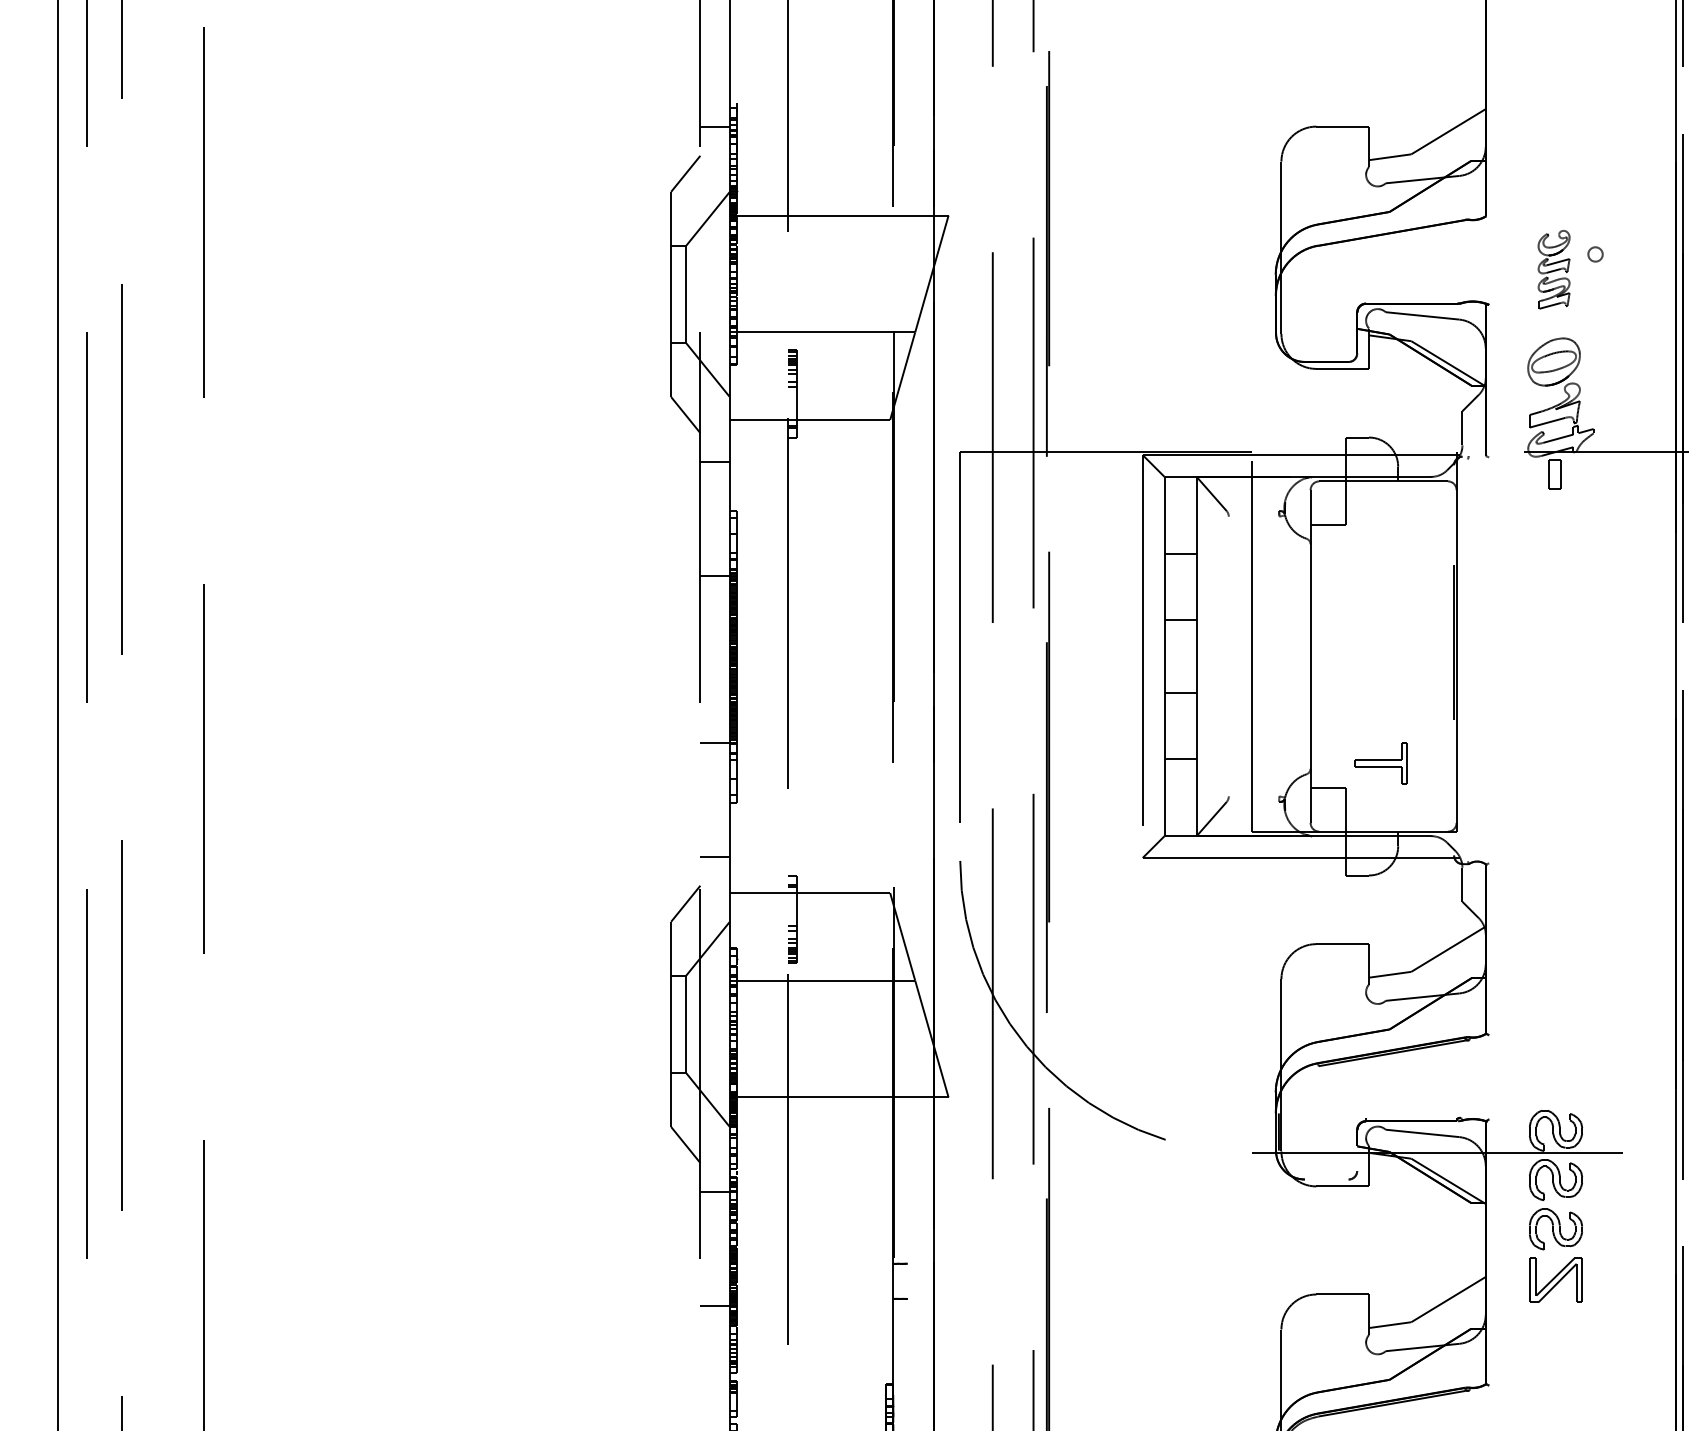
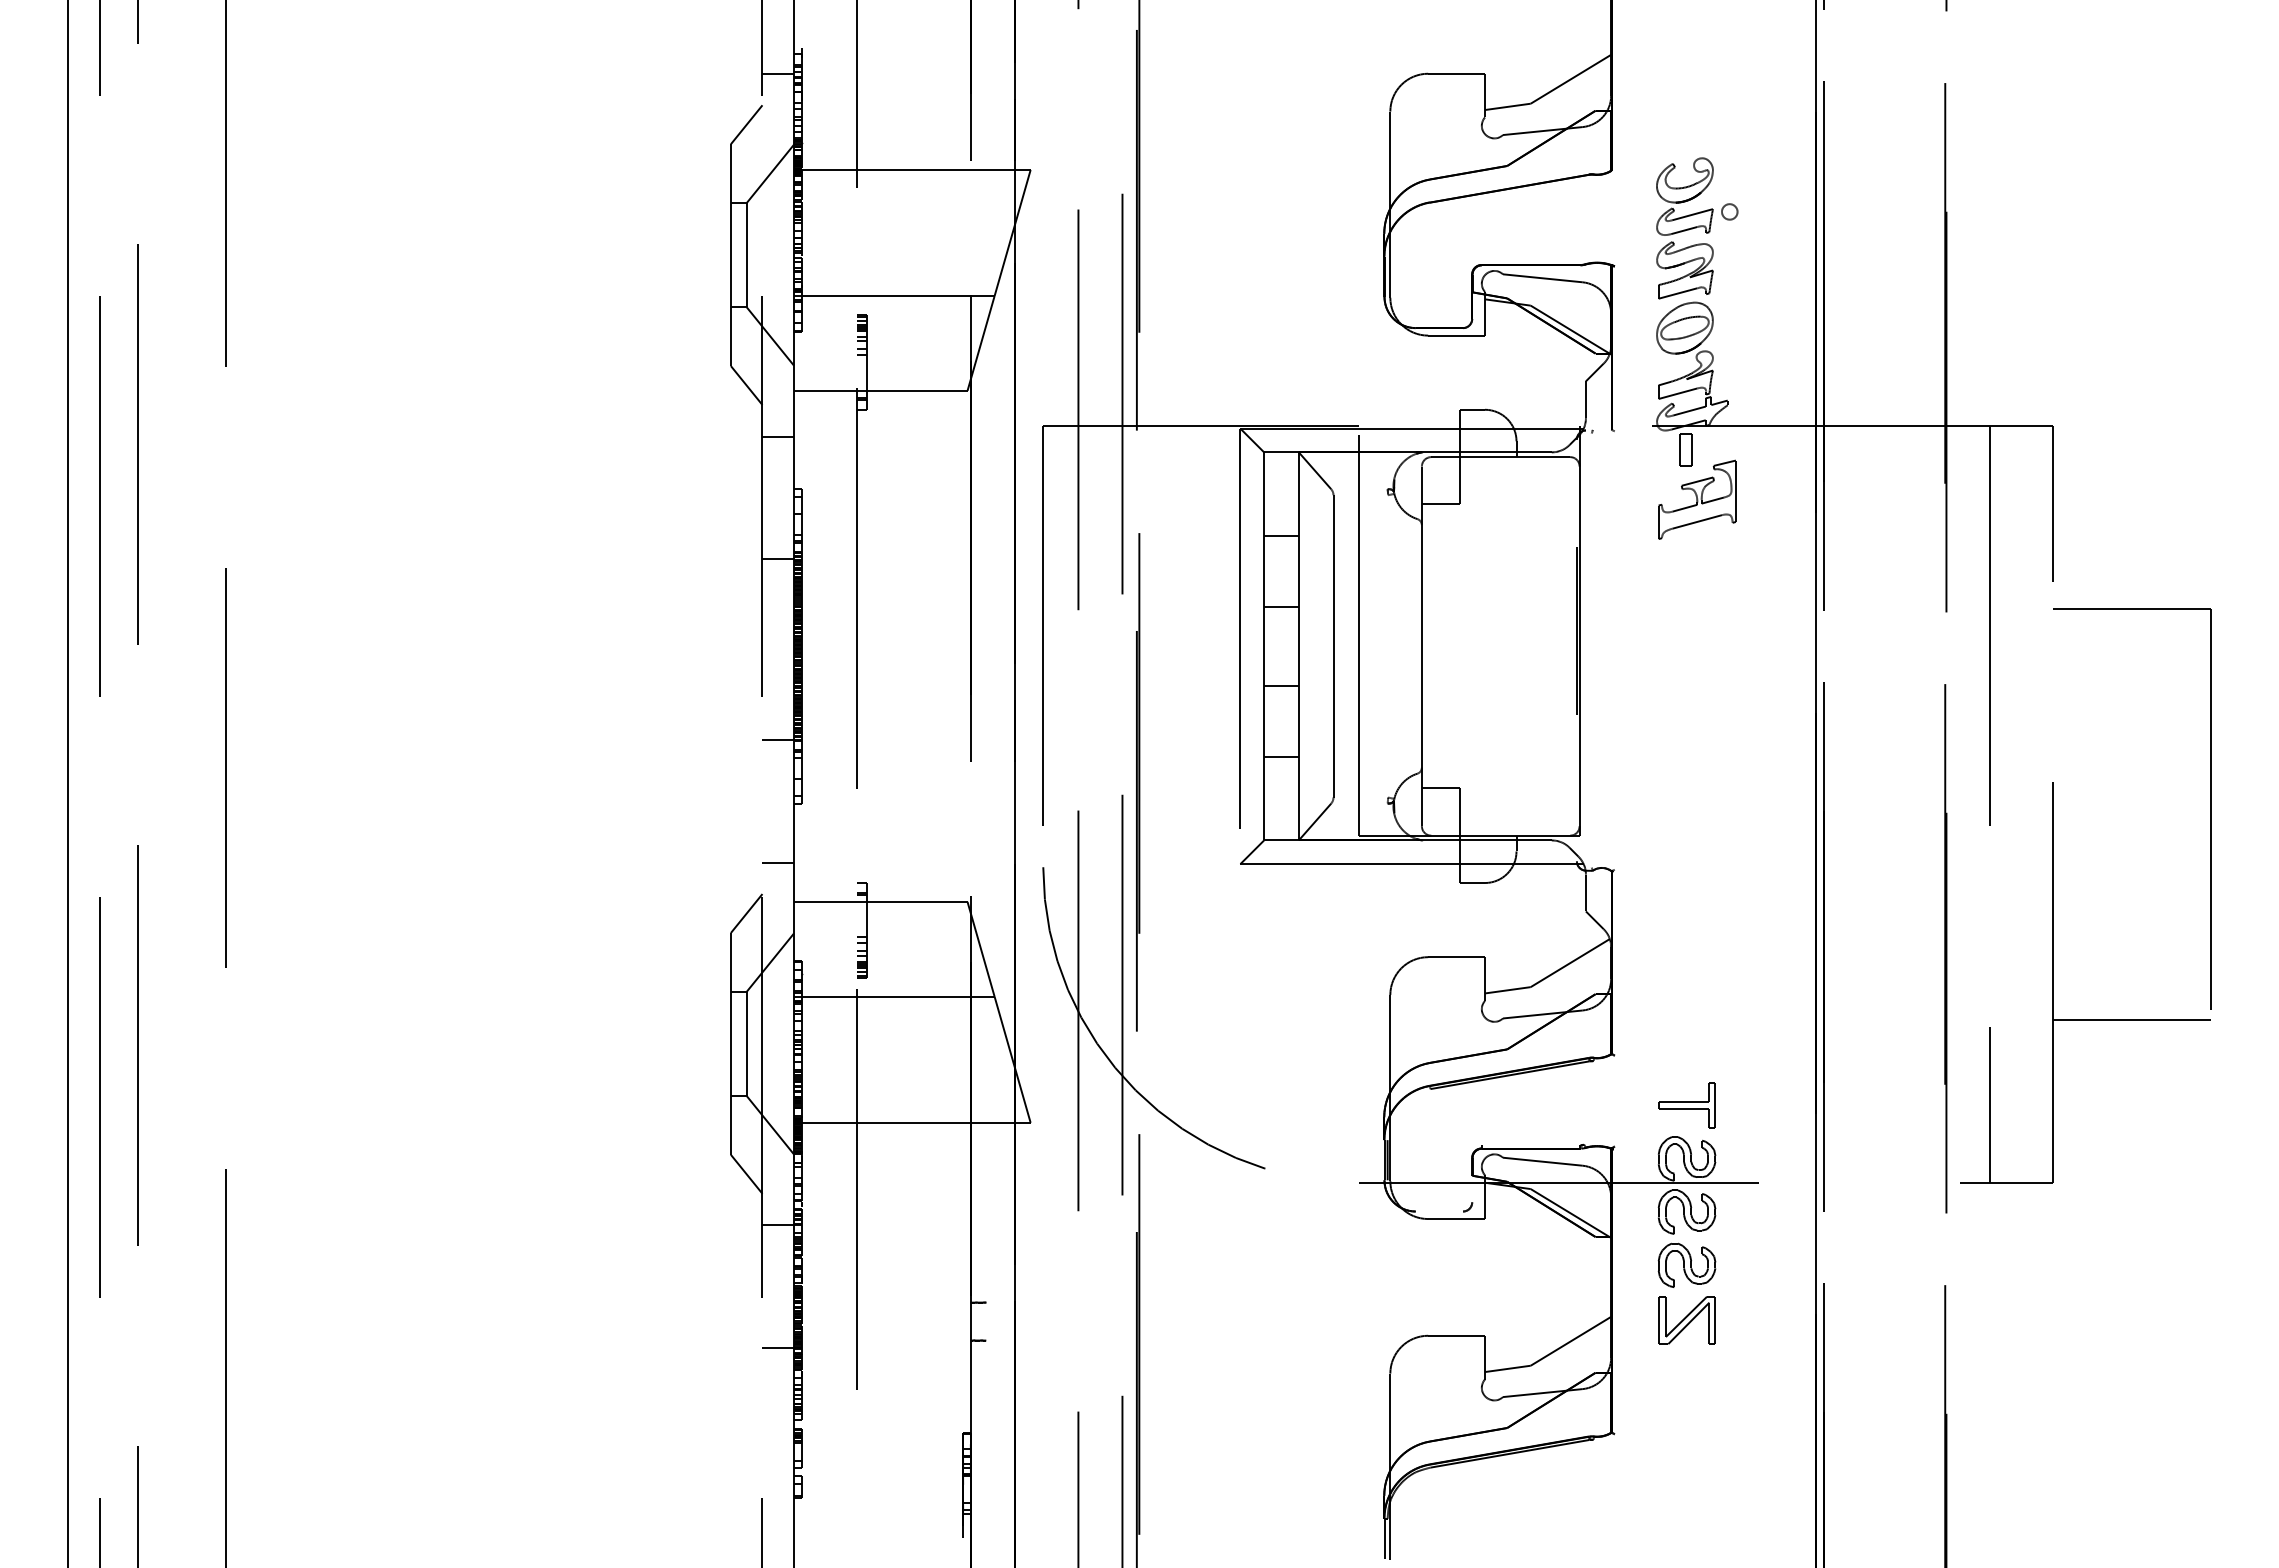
part: (1553, 269) -> (1684, 228), size x1.67
part: (1565, 520) -> (1697, 499), added
line: (1228, 656) -> (1333, 646), added
part: (1380, 763) -> (1686, 1105), moved

